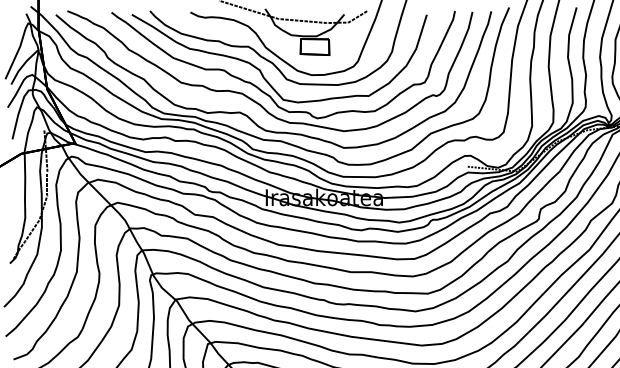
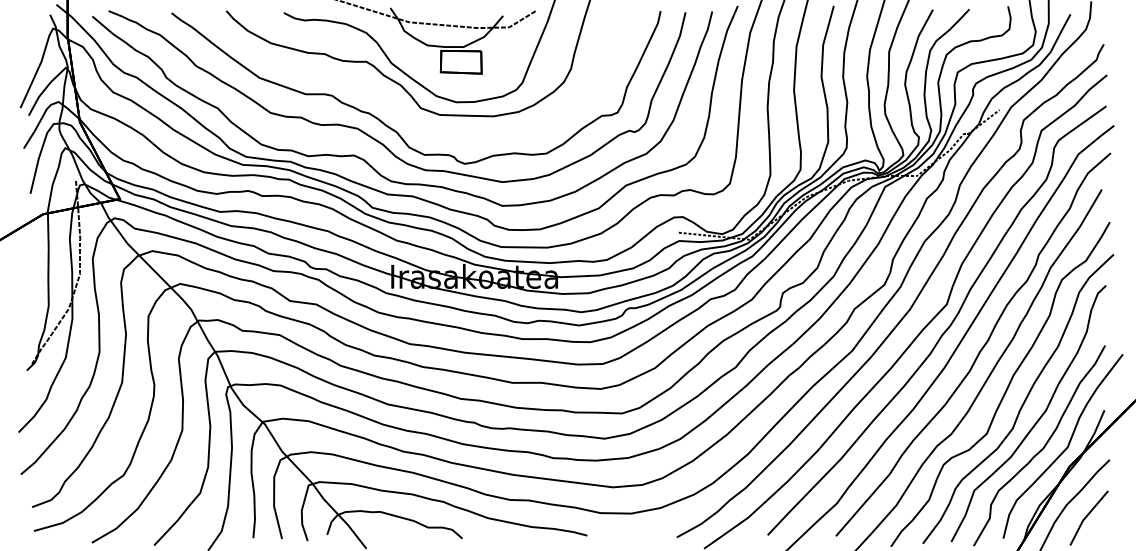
curve: (260, 69) -> (383, 94), removed

